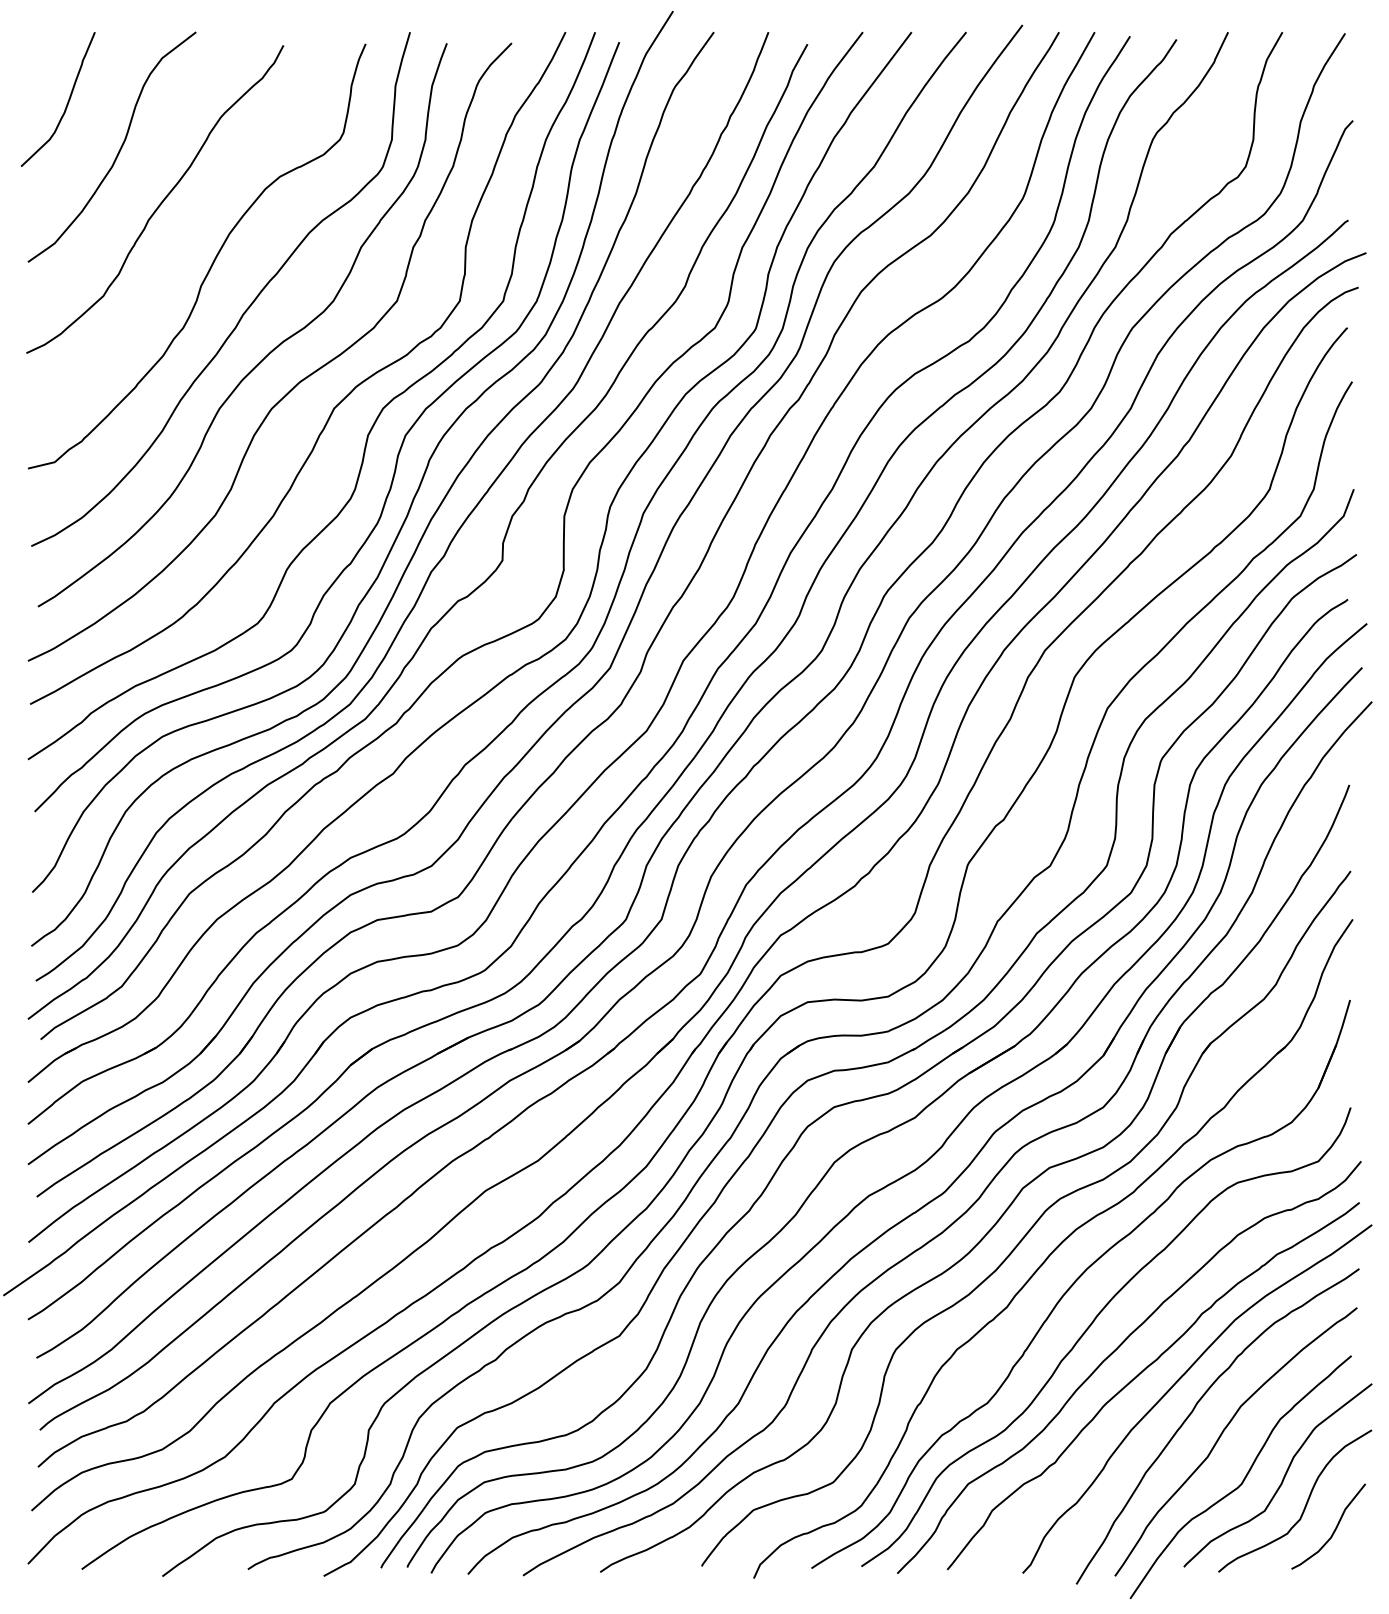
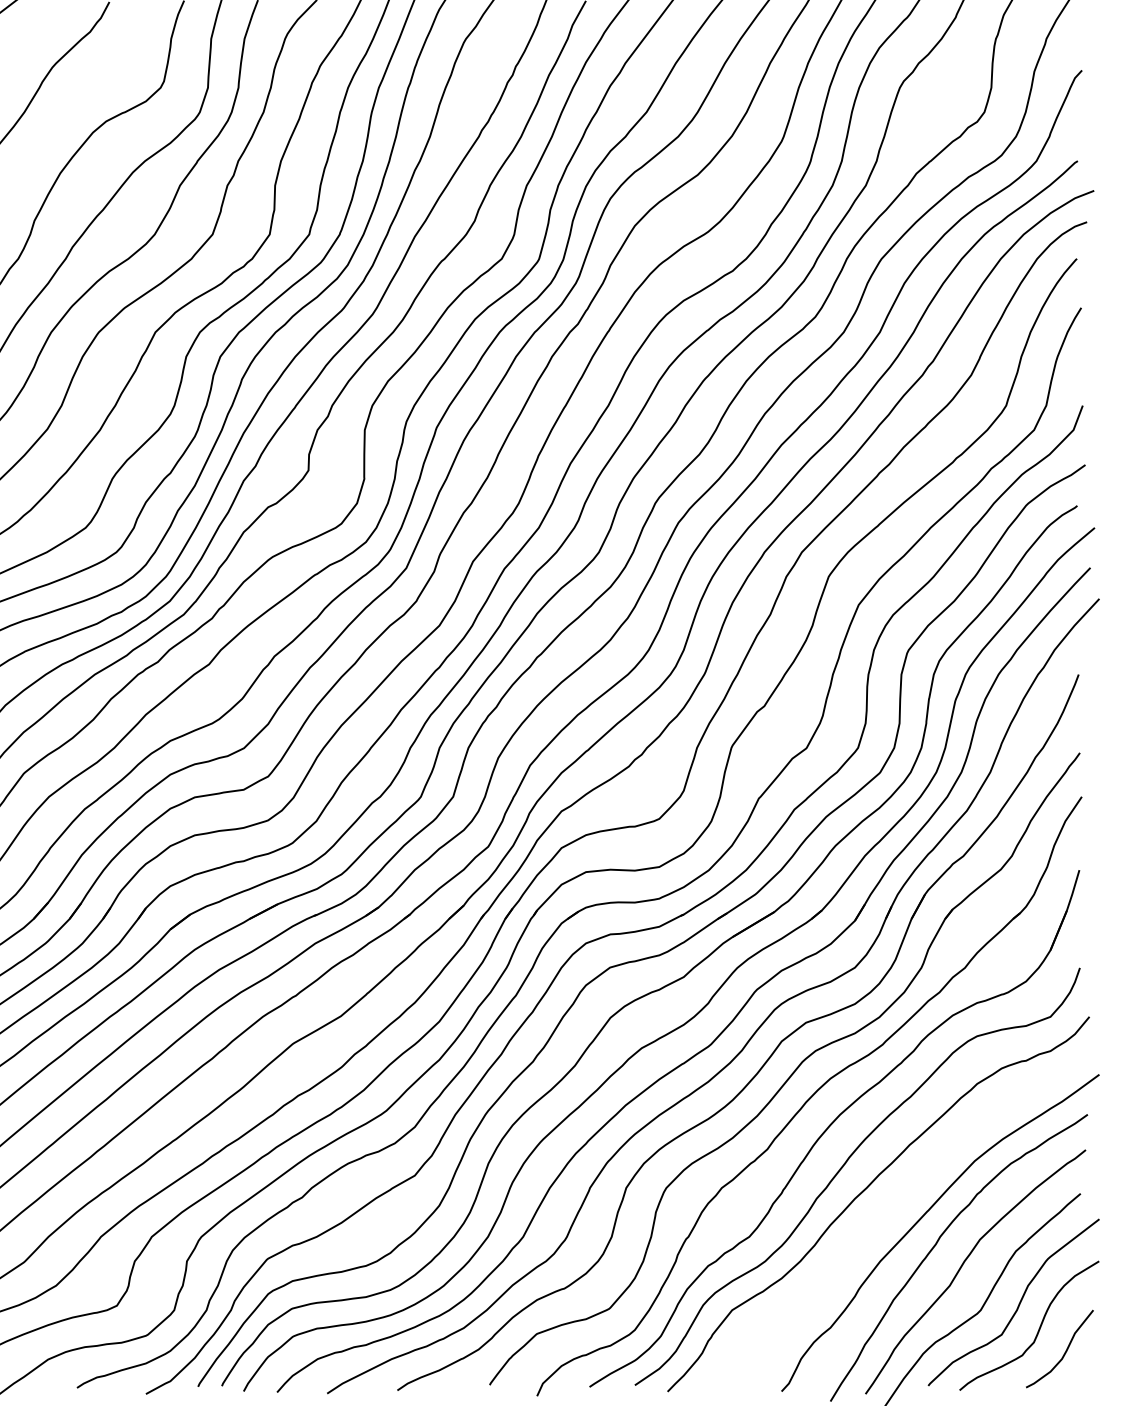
curve: (1140, 1374) -> (888, 1210), removed

